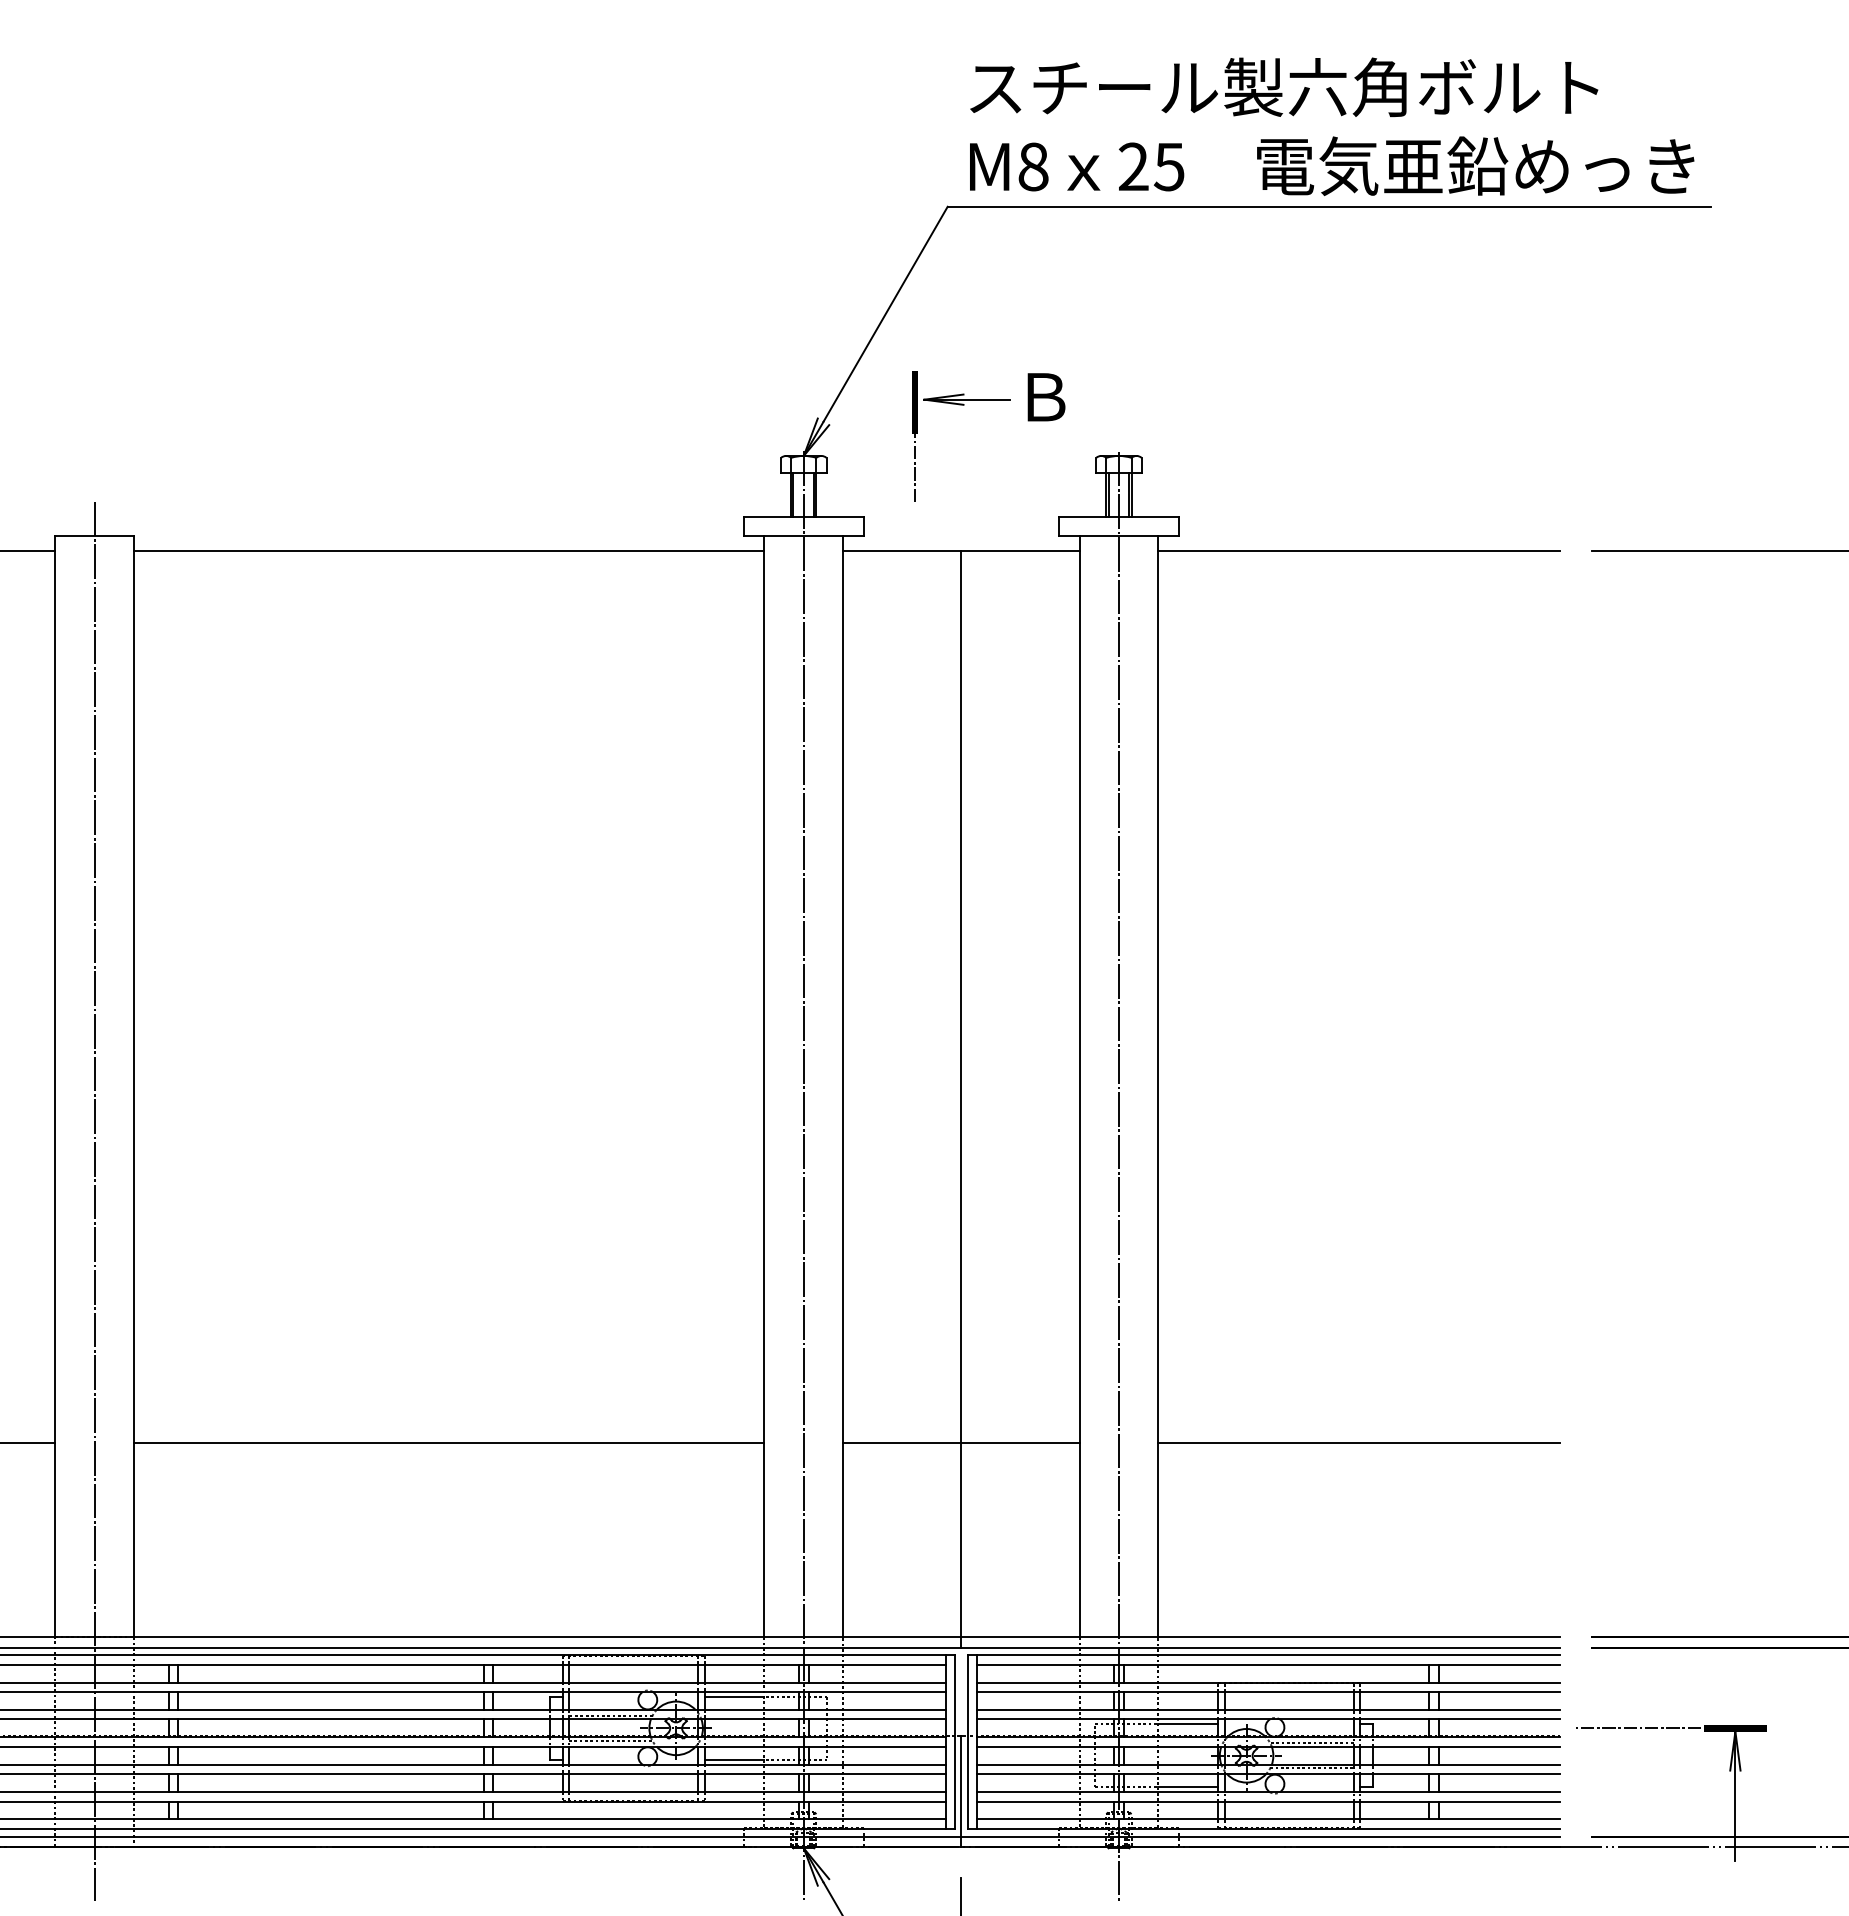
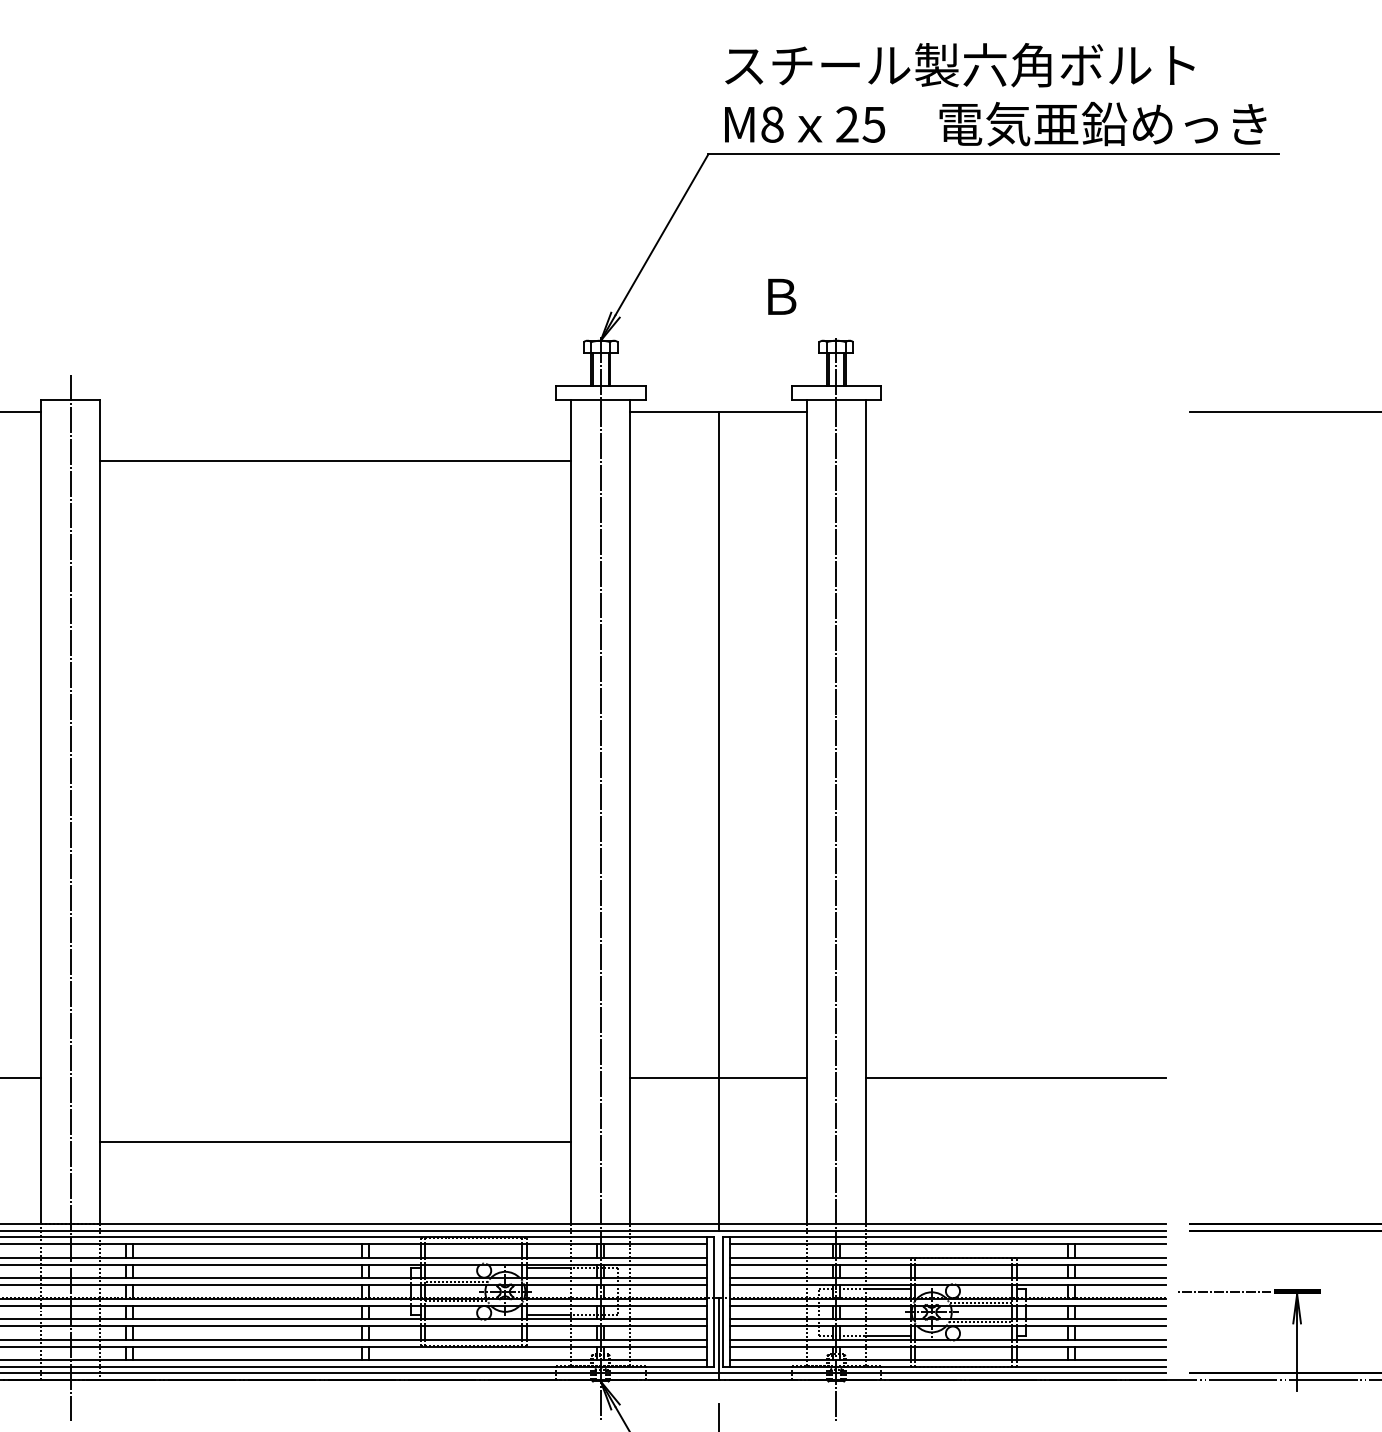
part: (961, 405) -> (718, 303), removed
line: (449, 551) -> (335, 461), moved
line: (1359, 551) -> (1016, 412), removed
line: (449, 1442) -> (335, 1141), moved

